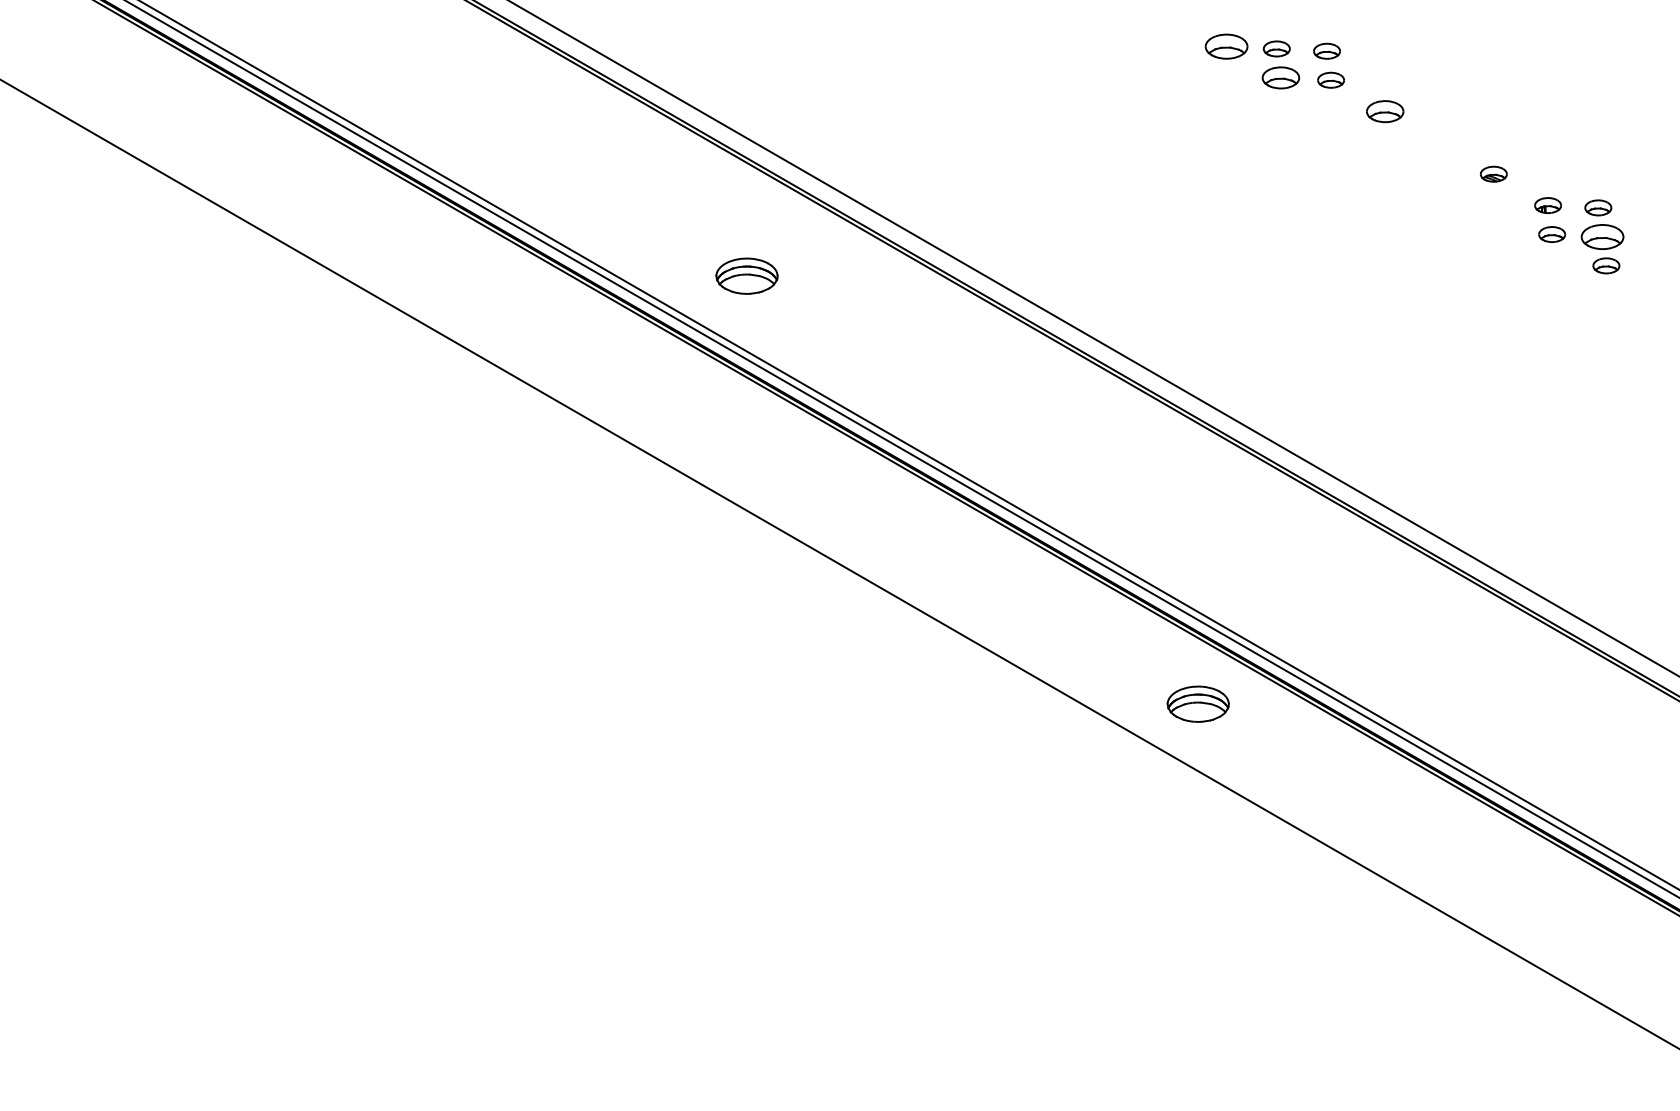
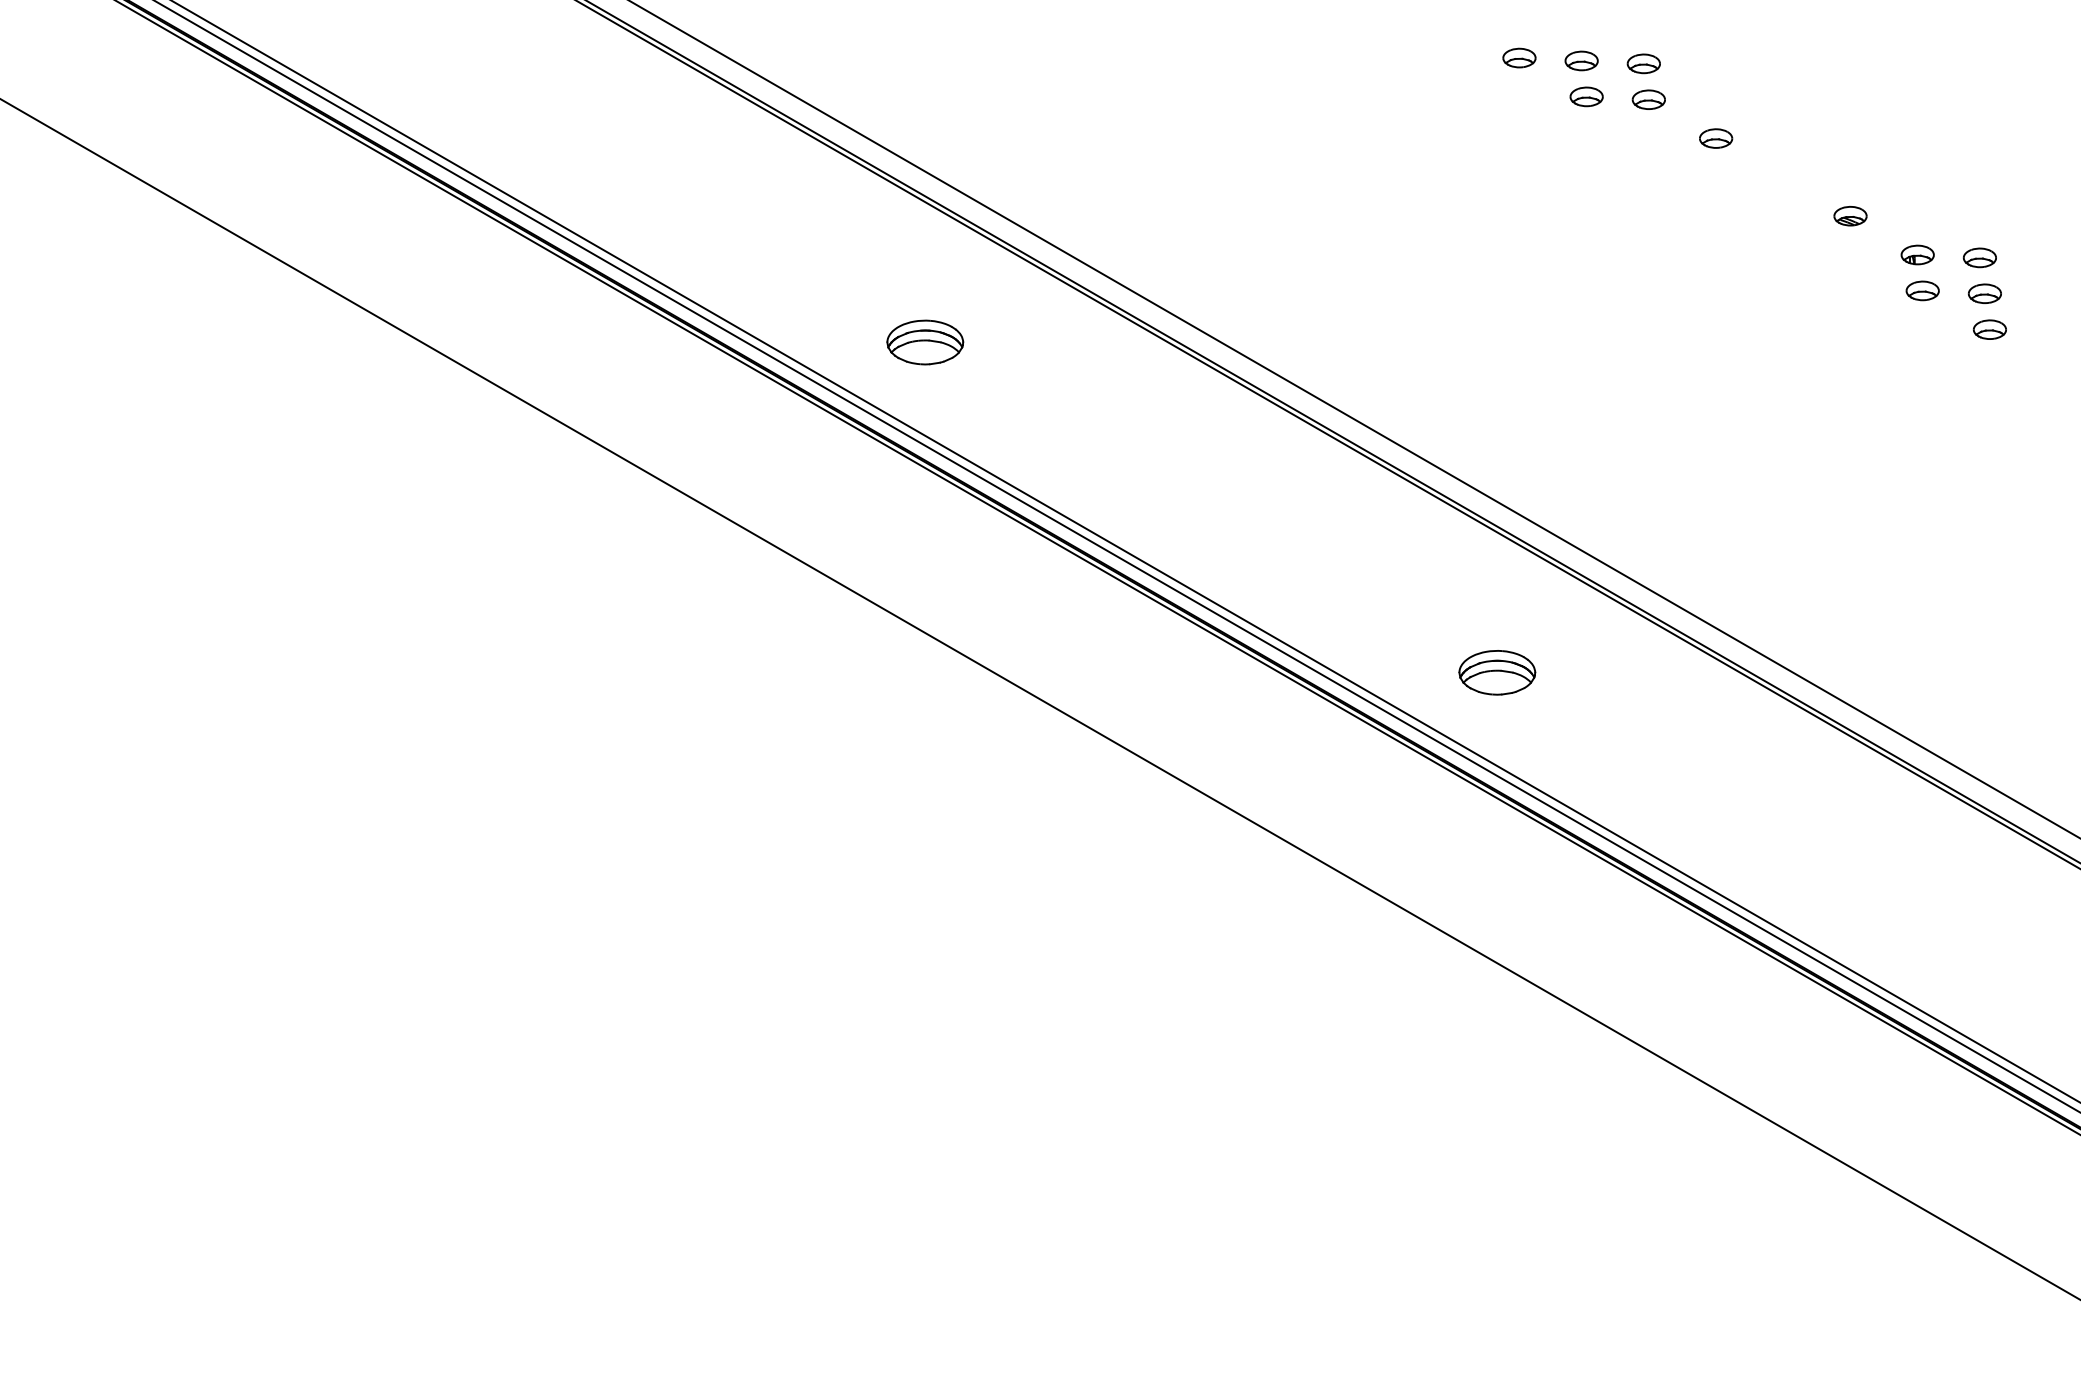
part: (1226, 46) -> (1519, 57), size x0.62
part: (1280, 77) -> (1586, 96), size x0.71
part: (1385, 111) -> (1716, 138), size x0.71
part: (1601, 236) -> (1984, 293), size x0.62
part: (1198, 704) -> (1497, 672), moved

